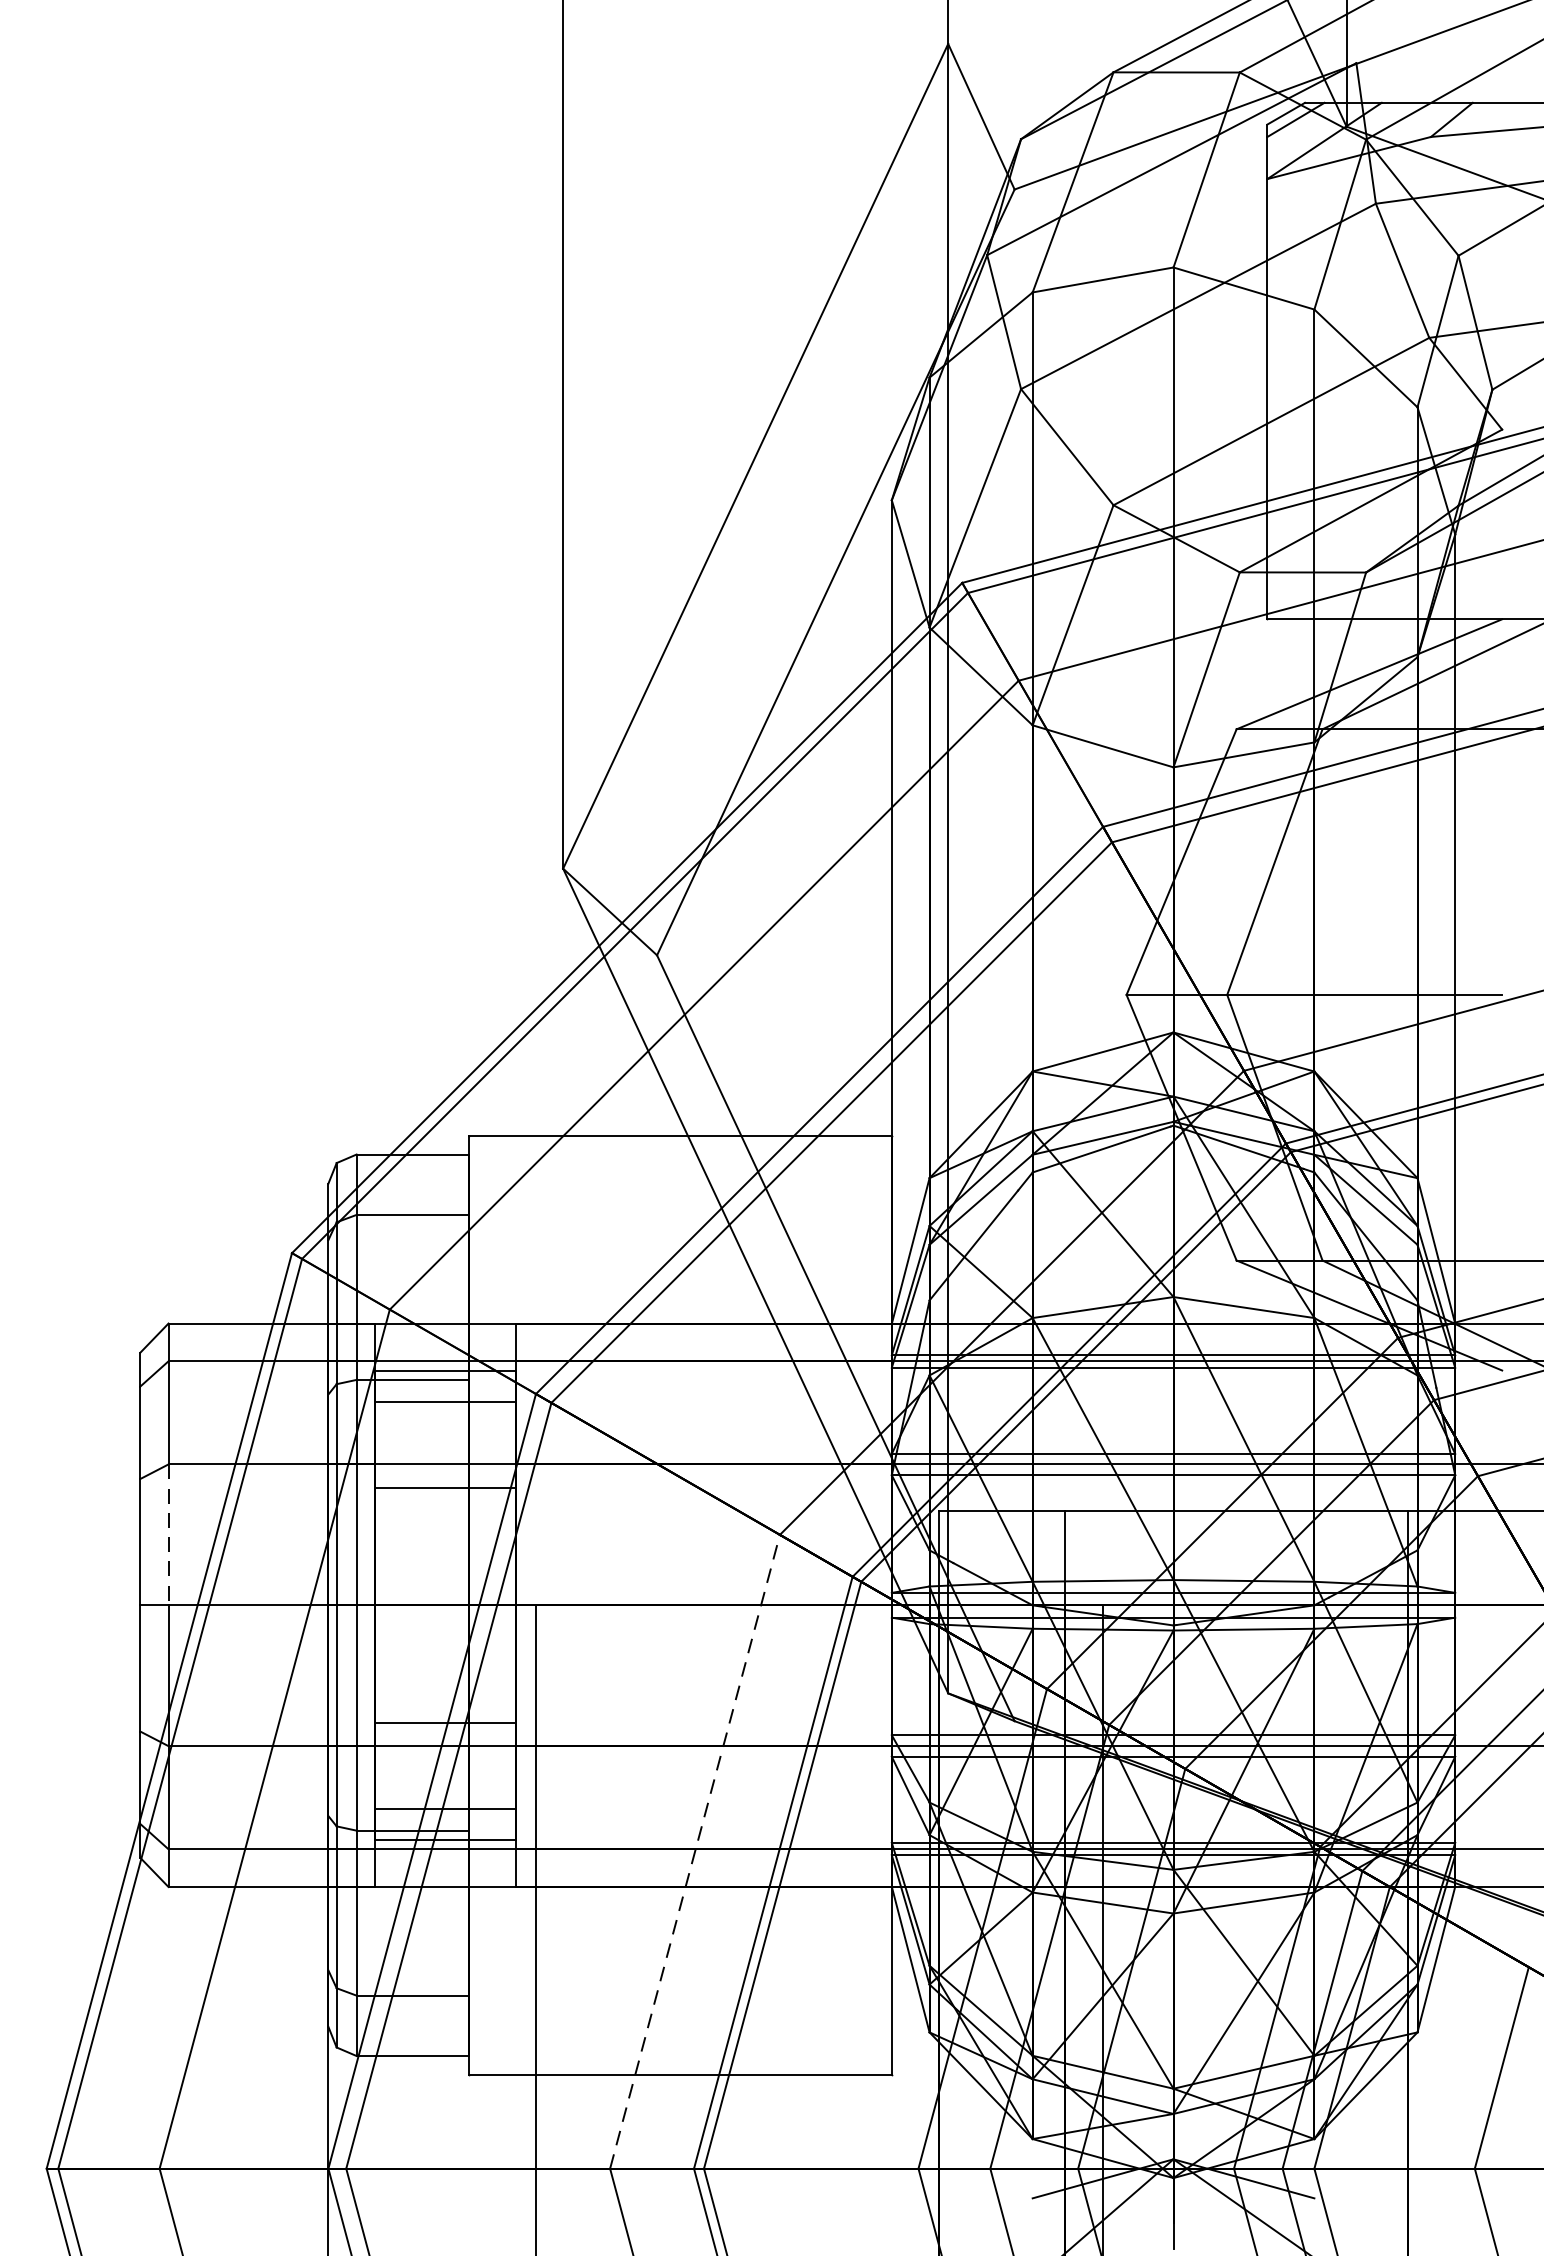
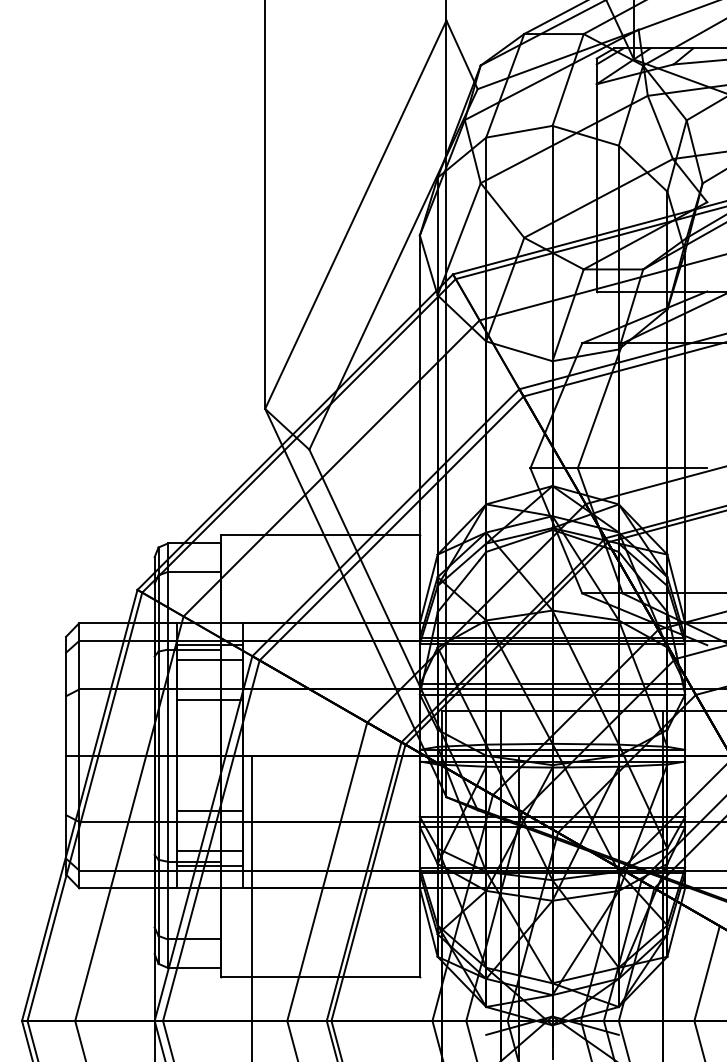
line: (168, 1536) -> (79, 723), dashed -> solid
line: (695, 1851) -> (327, 871), dashed -> solid

